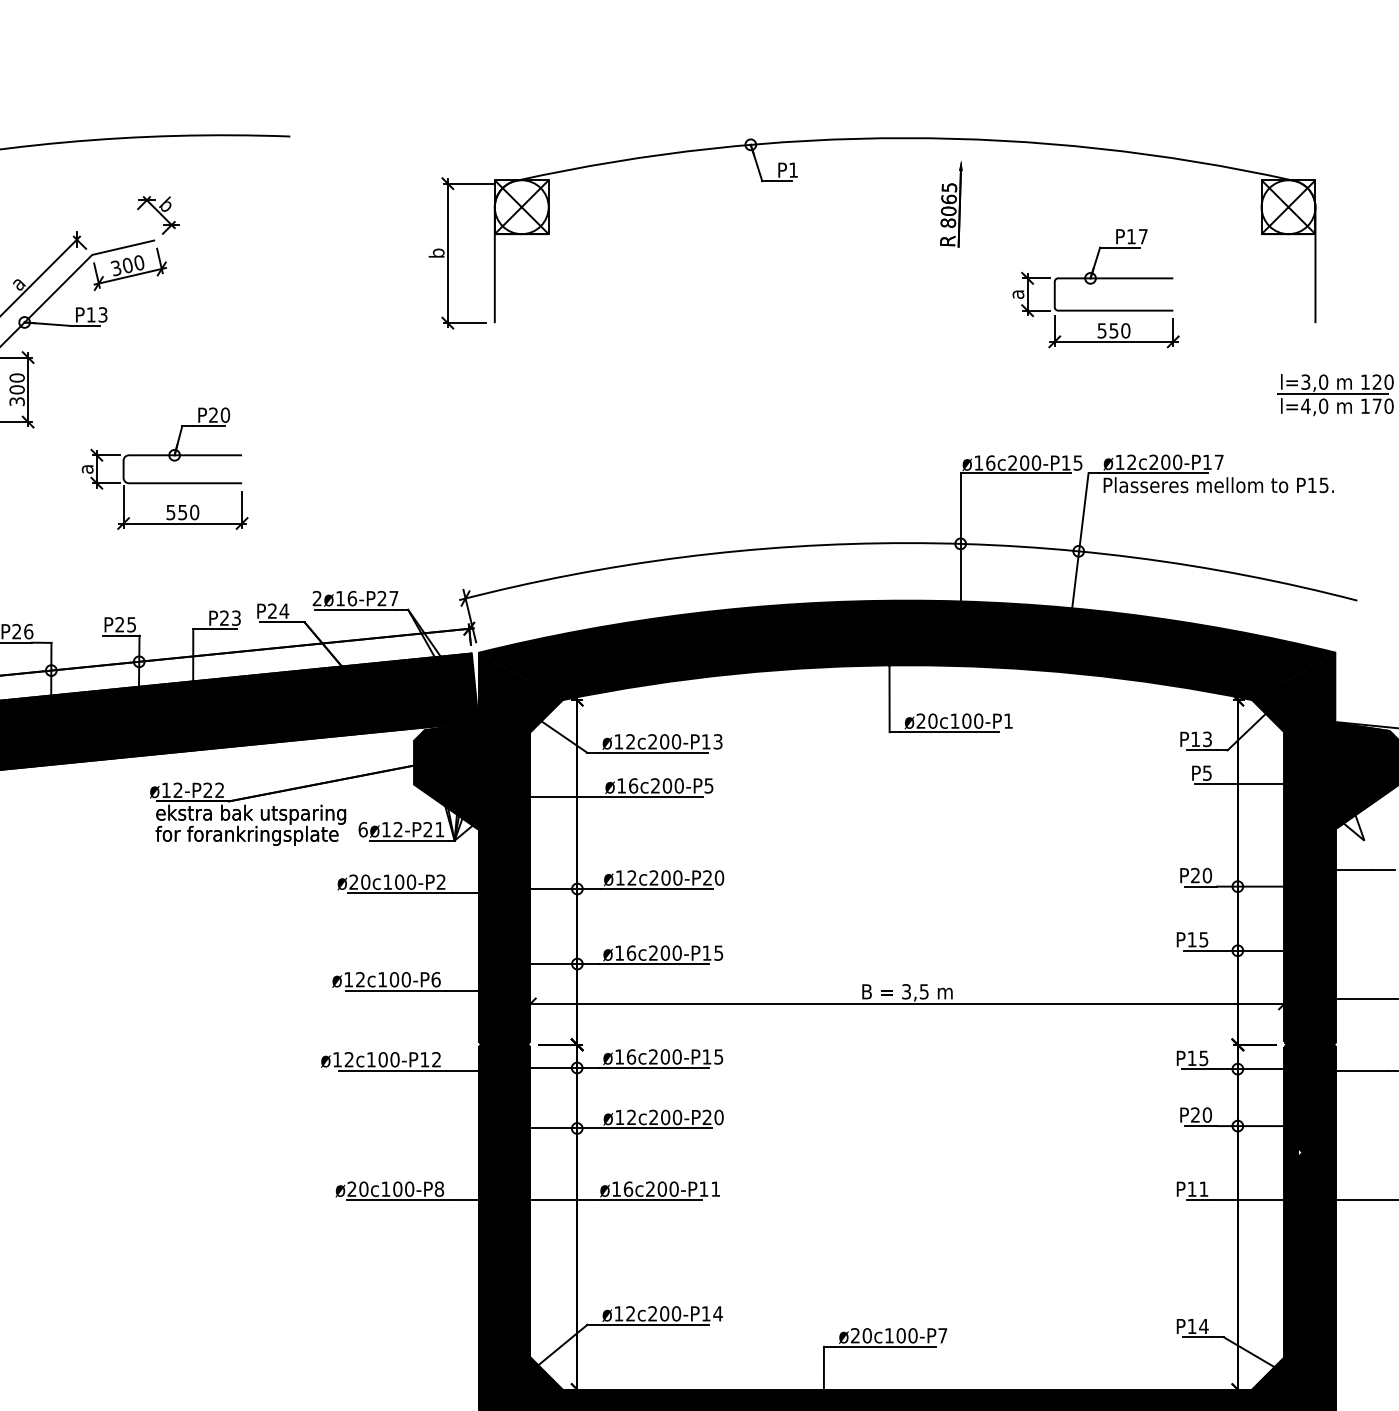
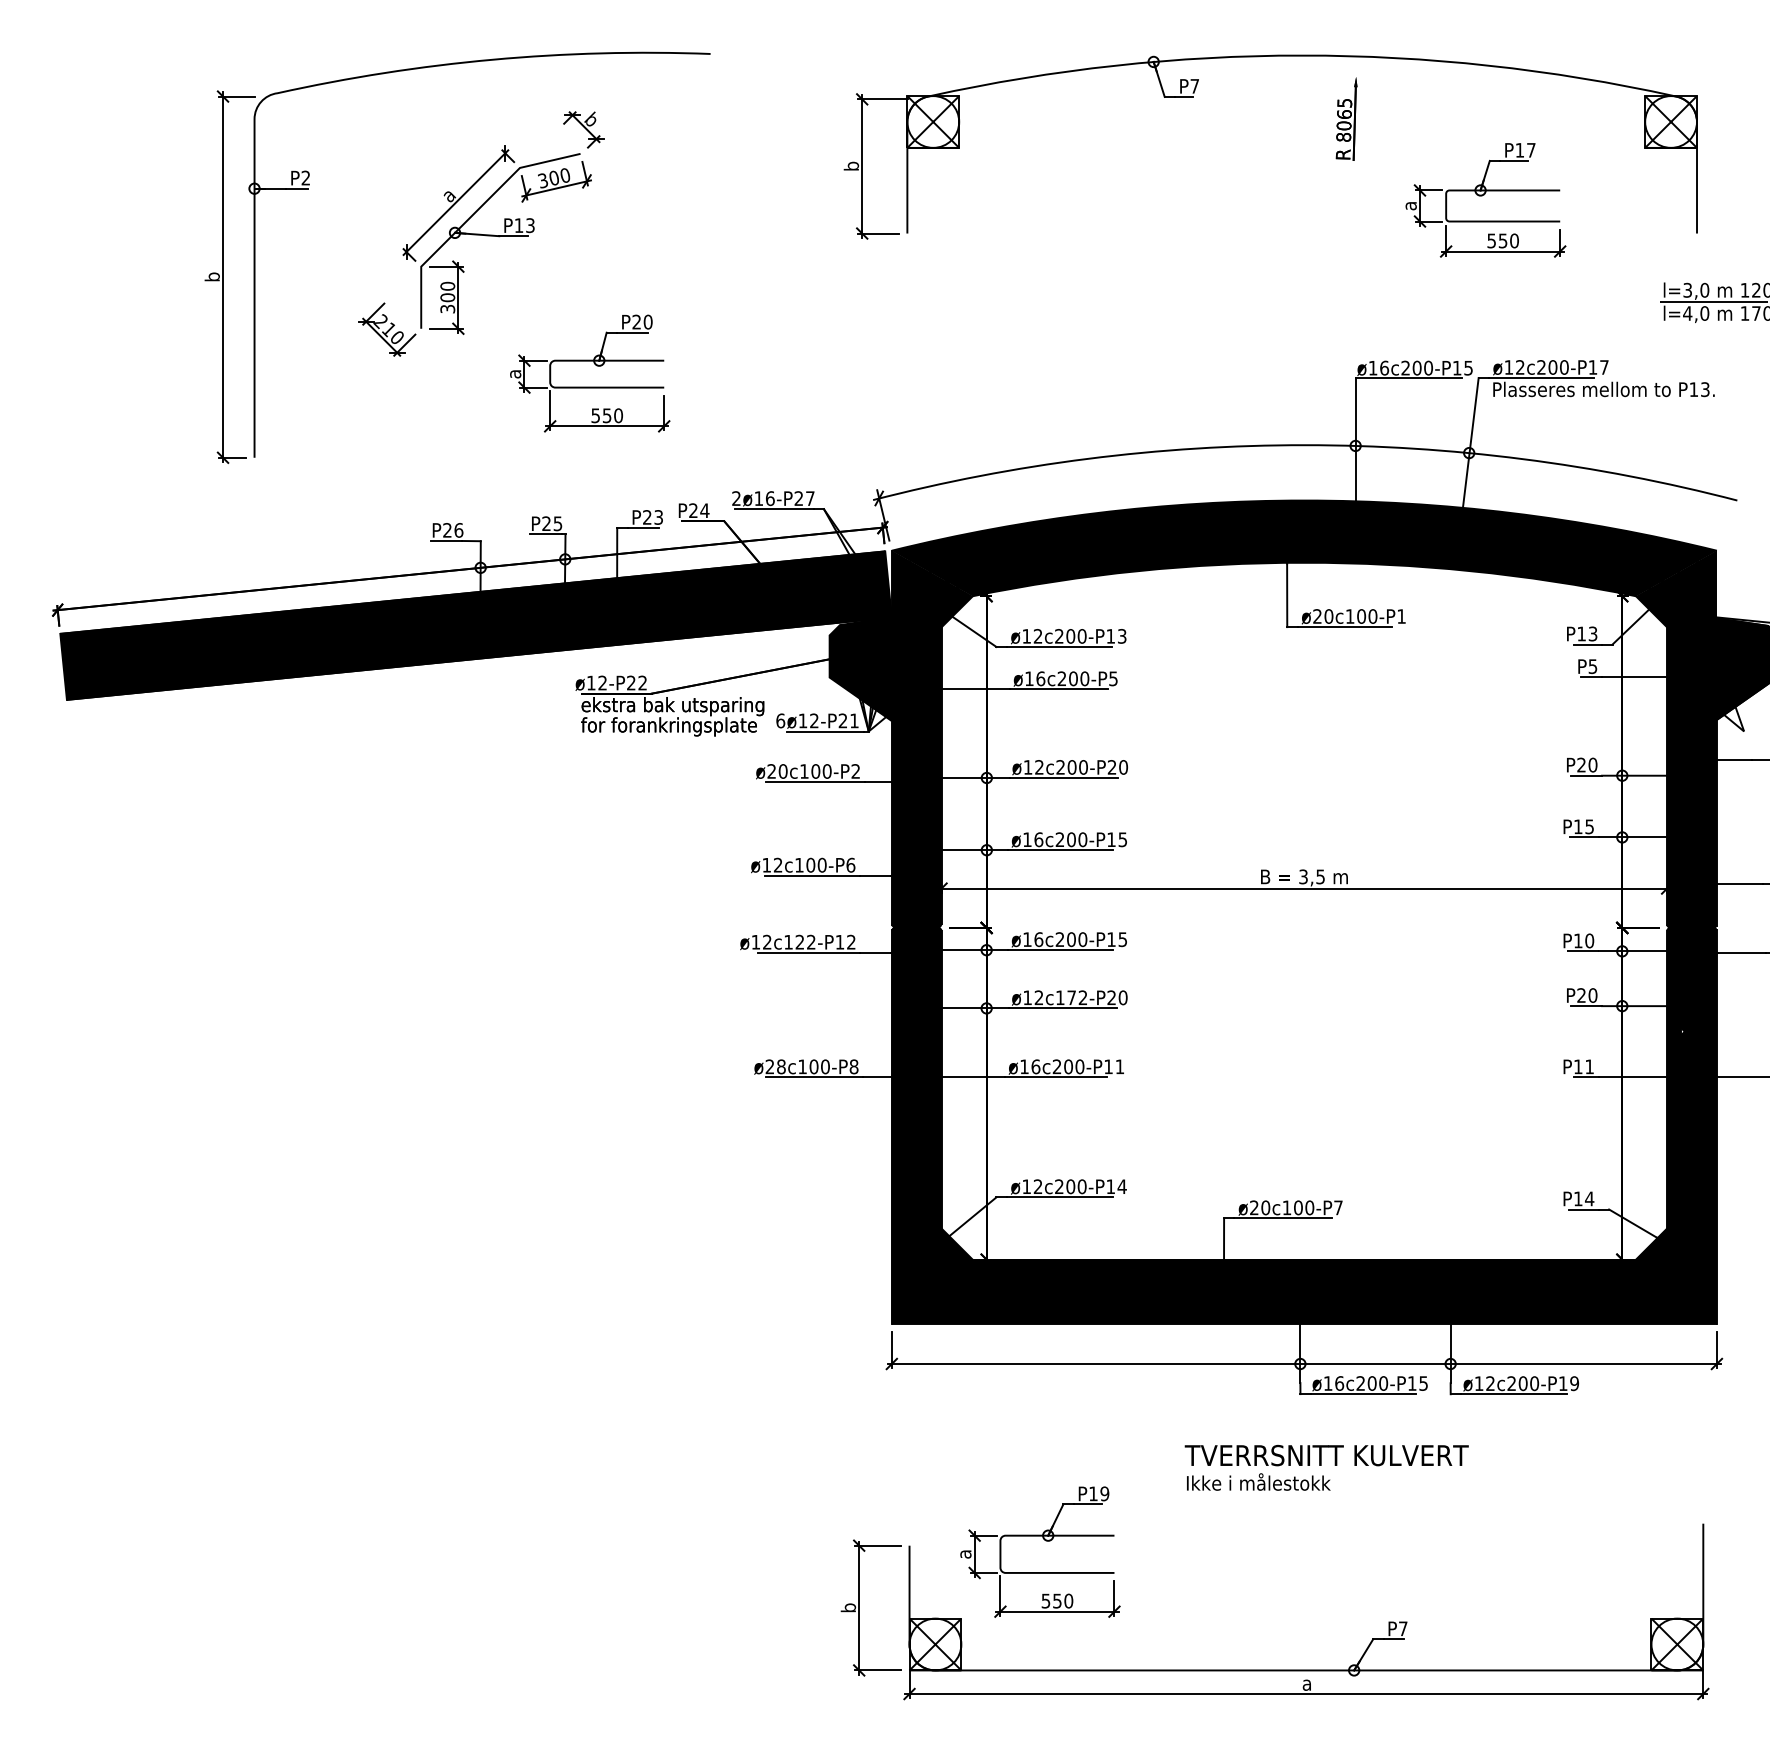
text: (793, 170) -> (1194, 86), P1 -> P7
text: (1324, 485) -> (1705, 389), P15. -> P13.
text: (1203, 1057) -> (1589, 940), P15 -> P10
text: (388, 1058) -> (805, 941), ø12c100-P12 -> ø12c122-P12
text: (665, 1117) -> (1071, 997), ø12c200-P20 -> ø12c172-P20
text: (363, 1188) -> (781, 1066), ø20c100-P8 -> ø28c100-P8

